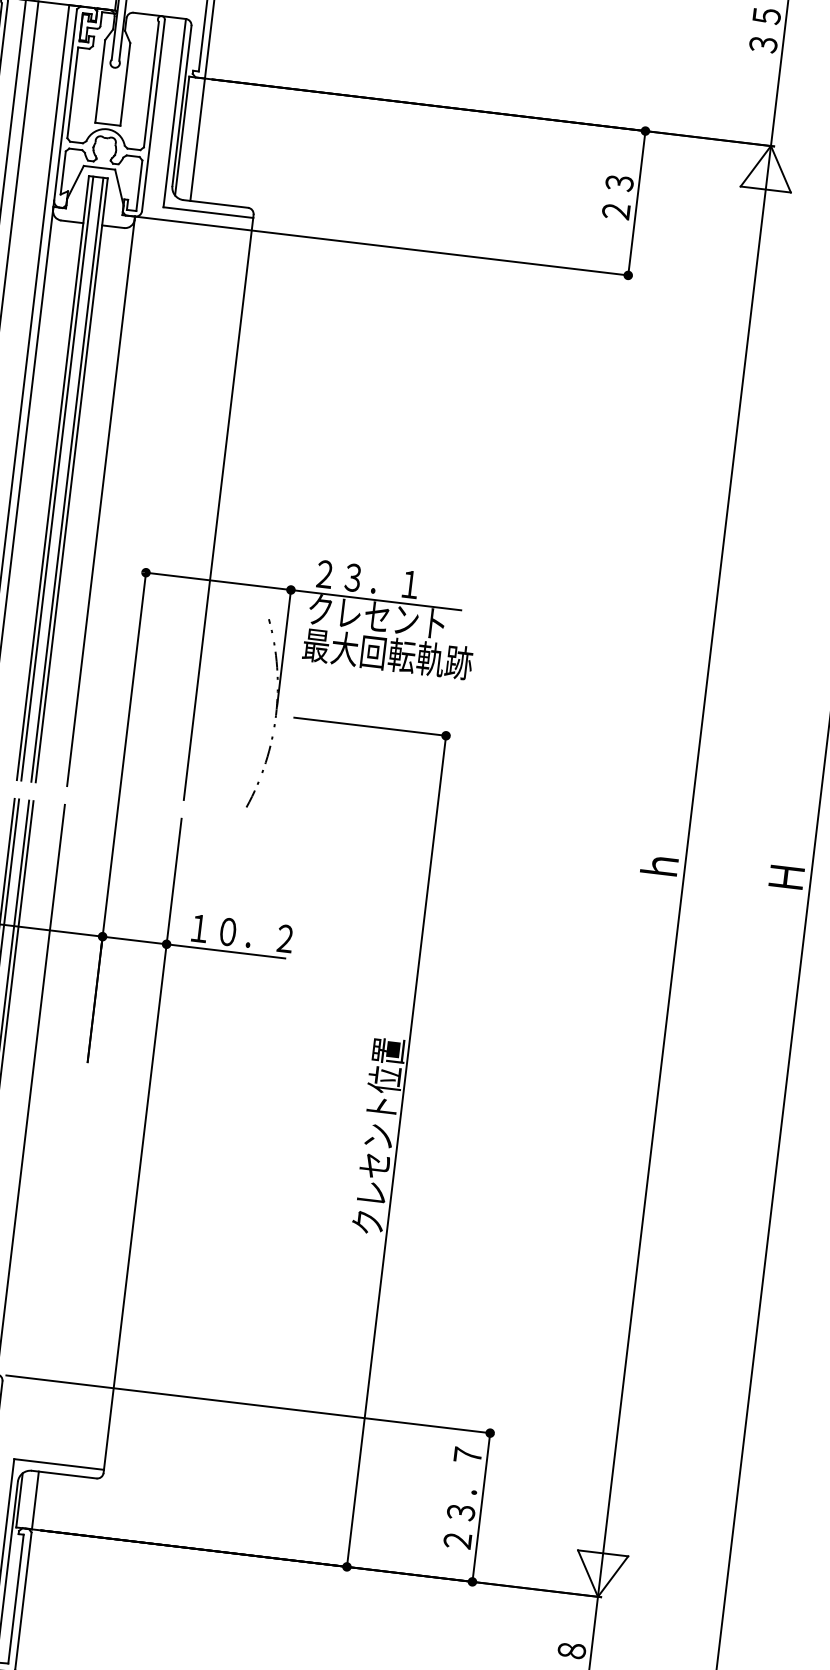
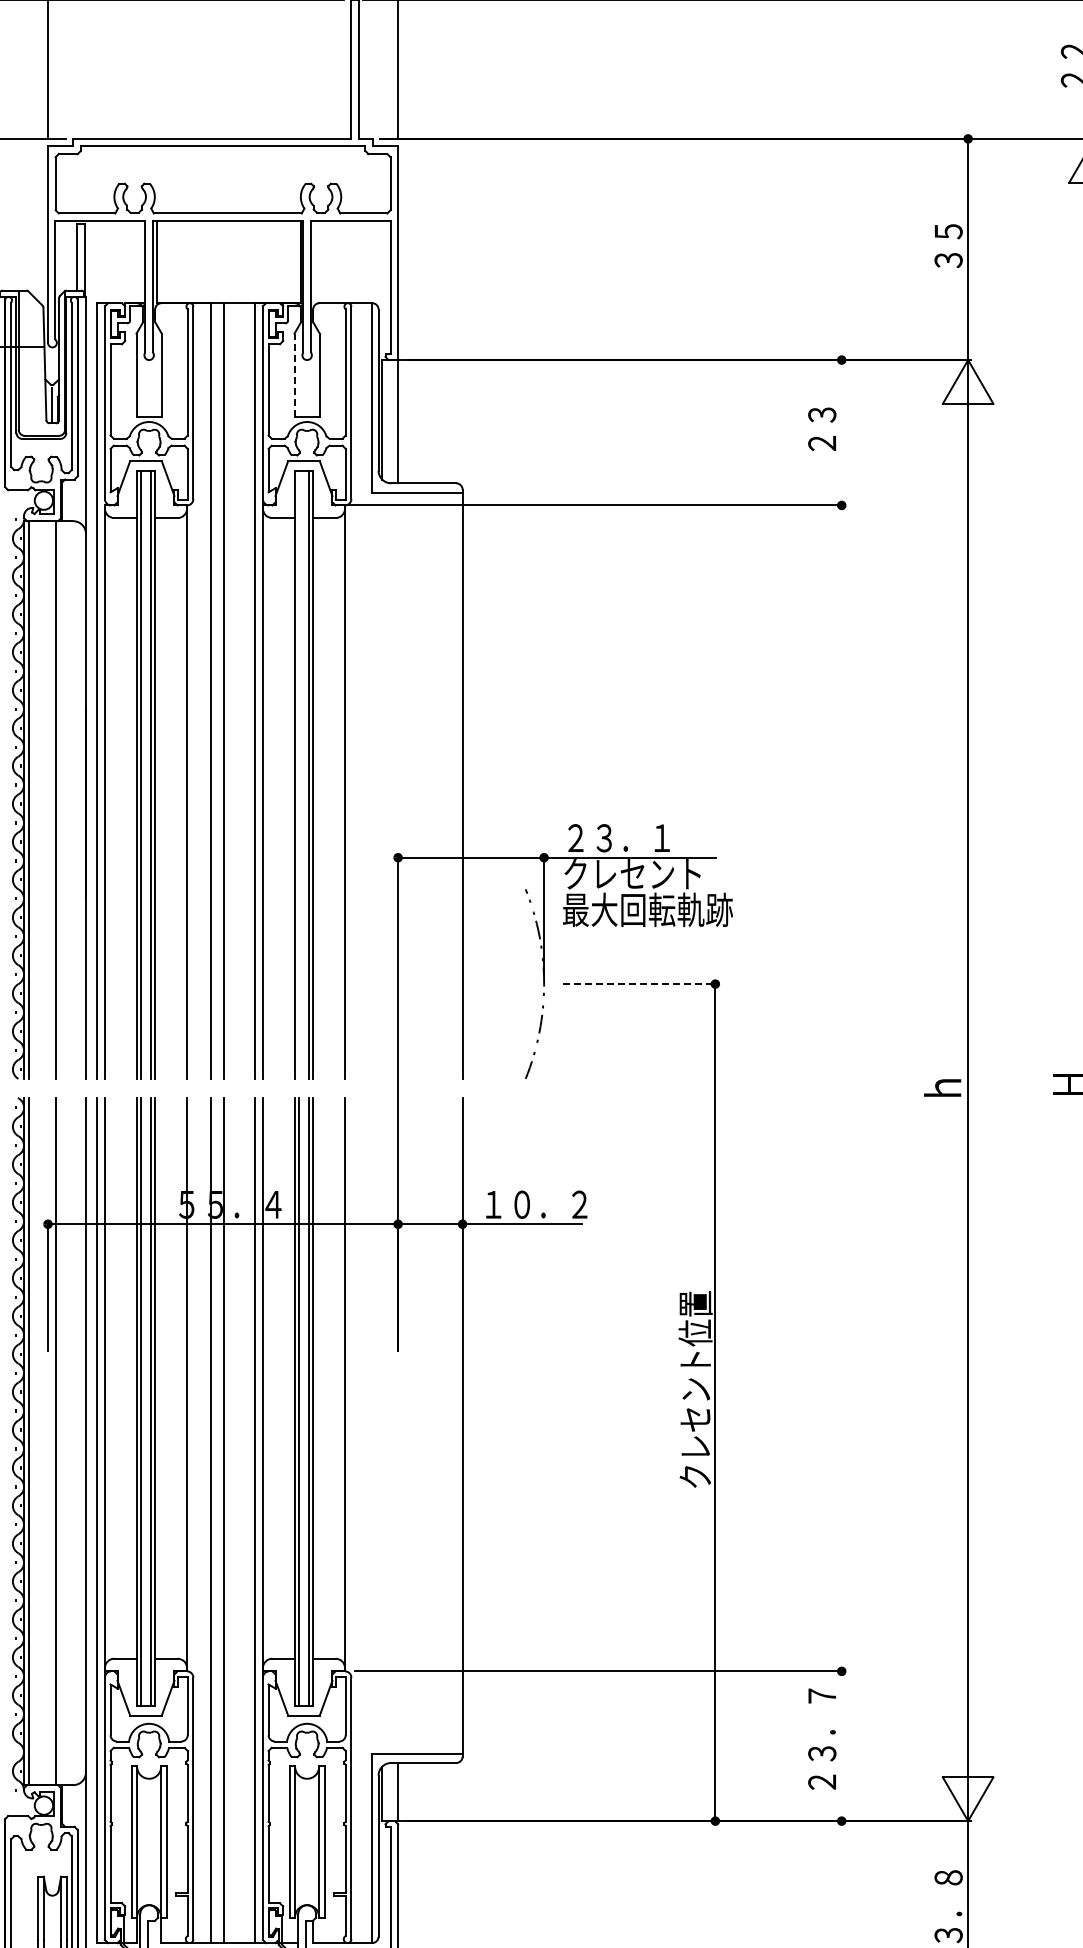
line: (100, 81) -> (294, 375), solid -> dashed
line: (636, 202) -> (841, 432), removed
line: (56, 478) -> (298, 774), removed
line: (371, 727) -> (640, 984), solid -> dashed
line: (481, 1507) -> (841, 1746), removed

